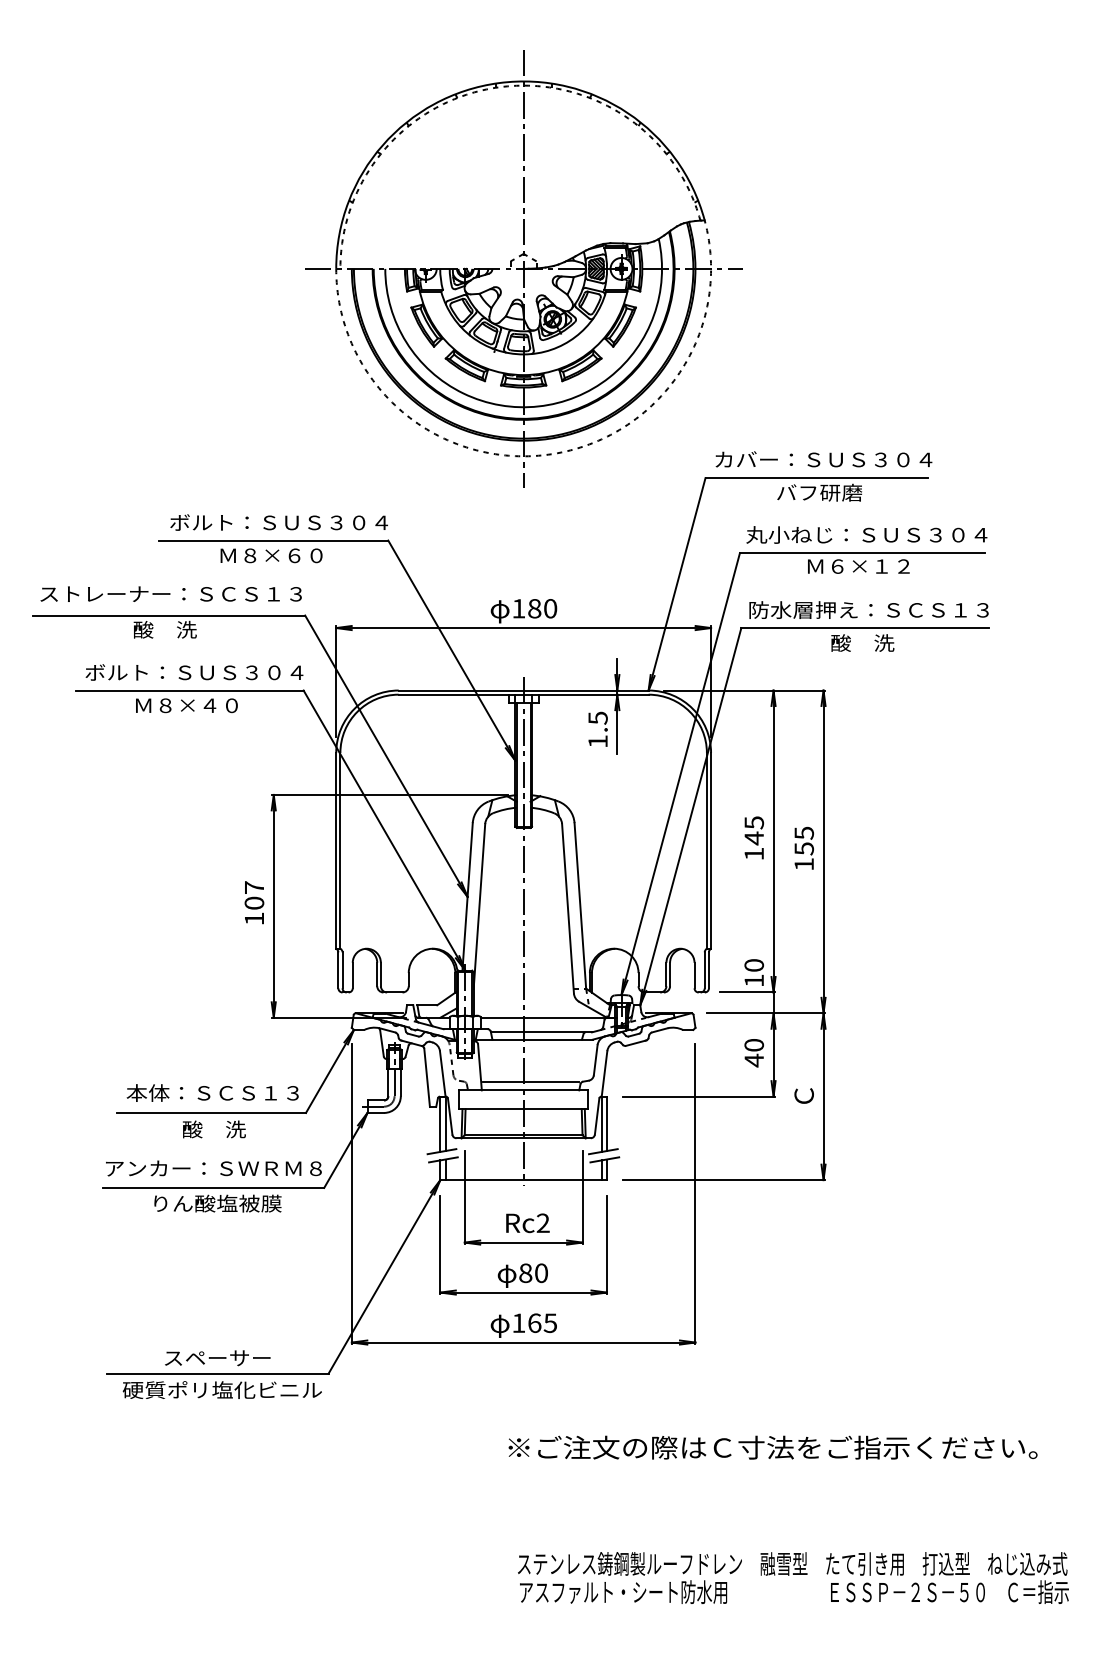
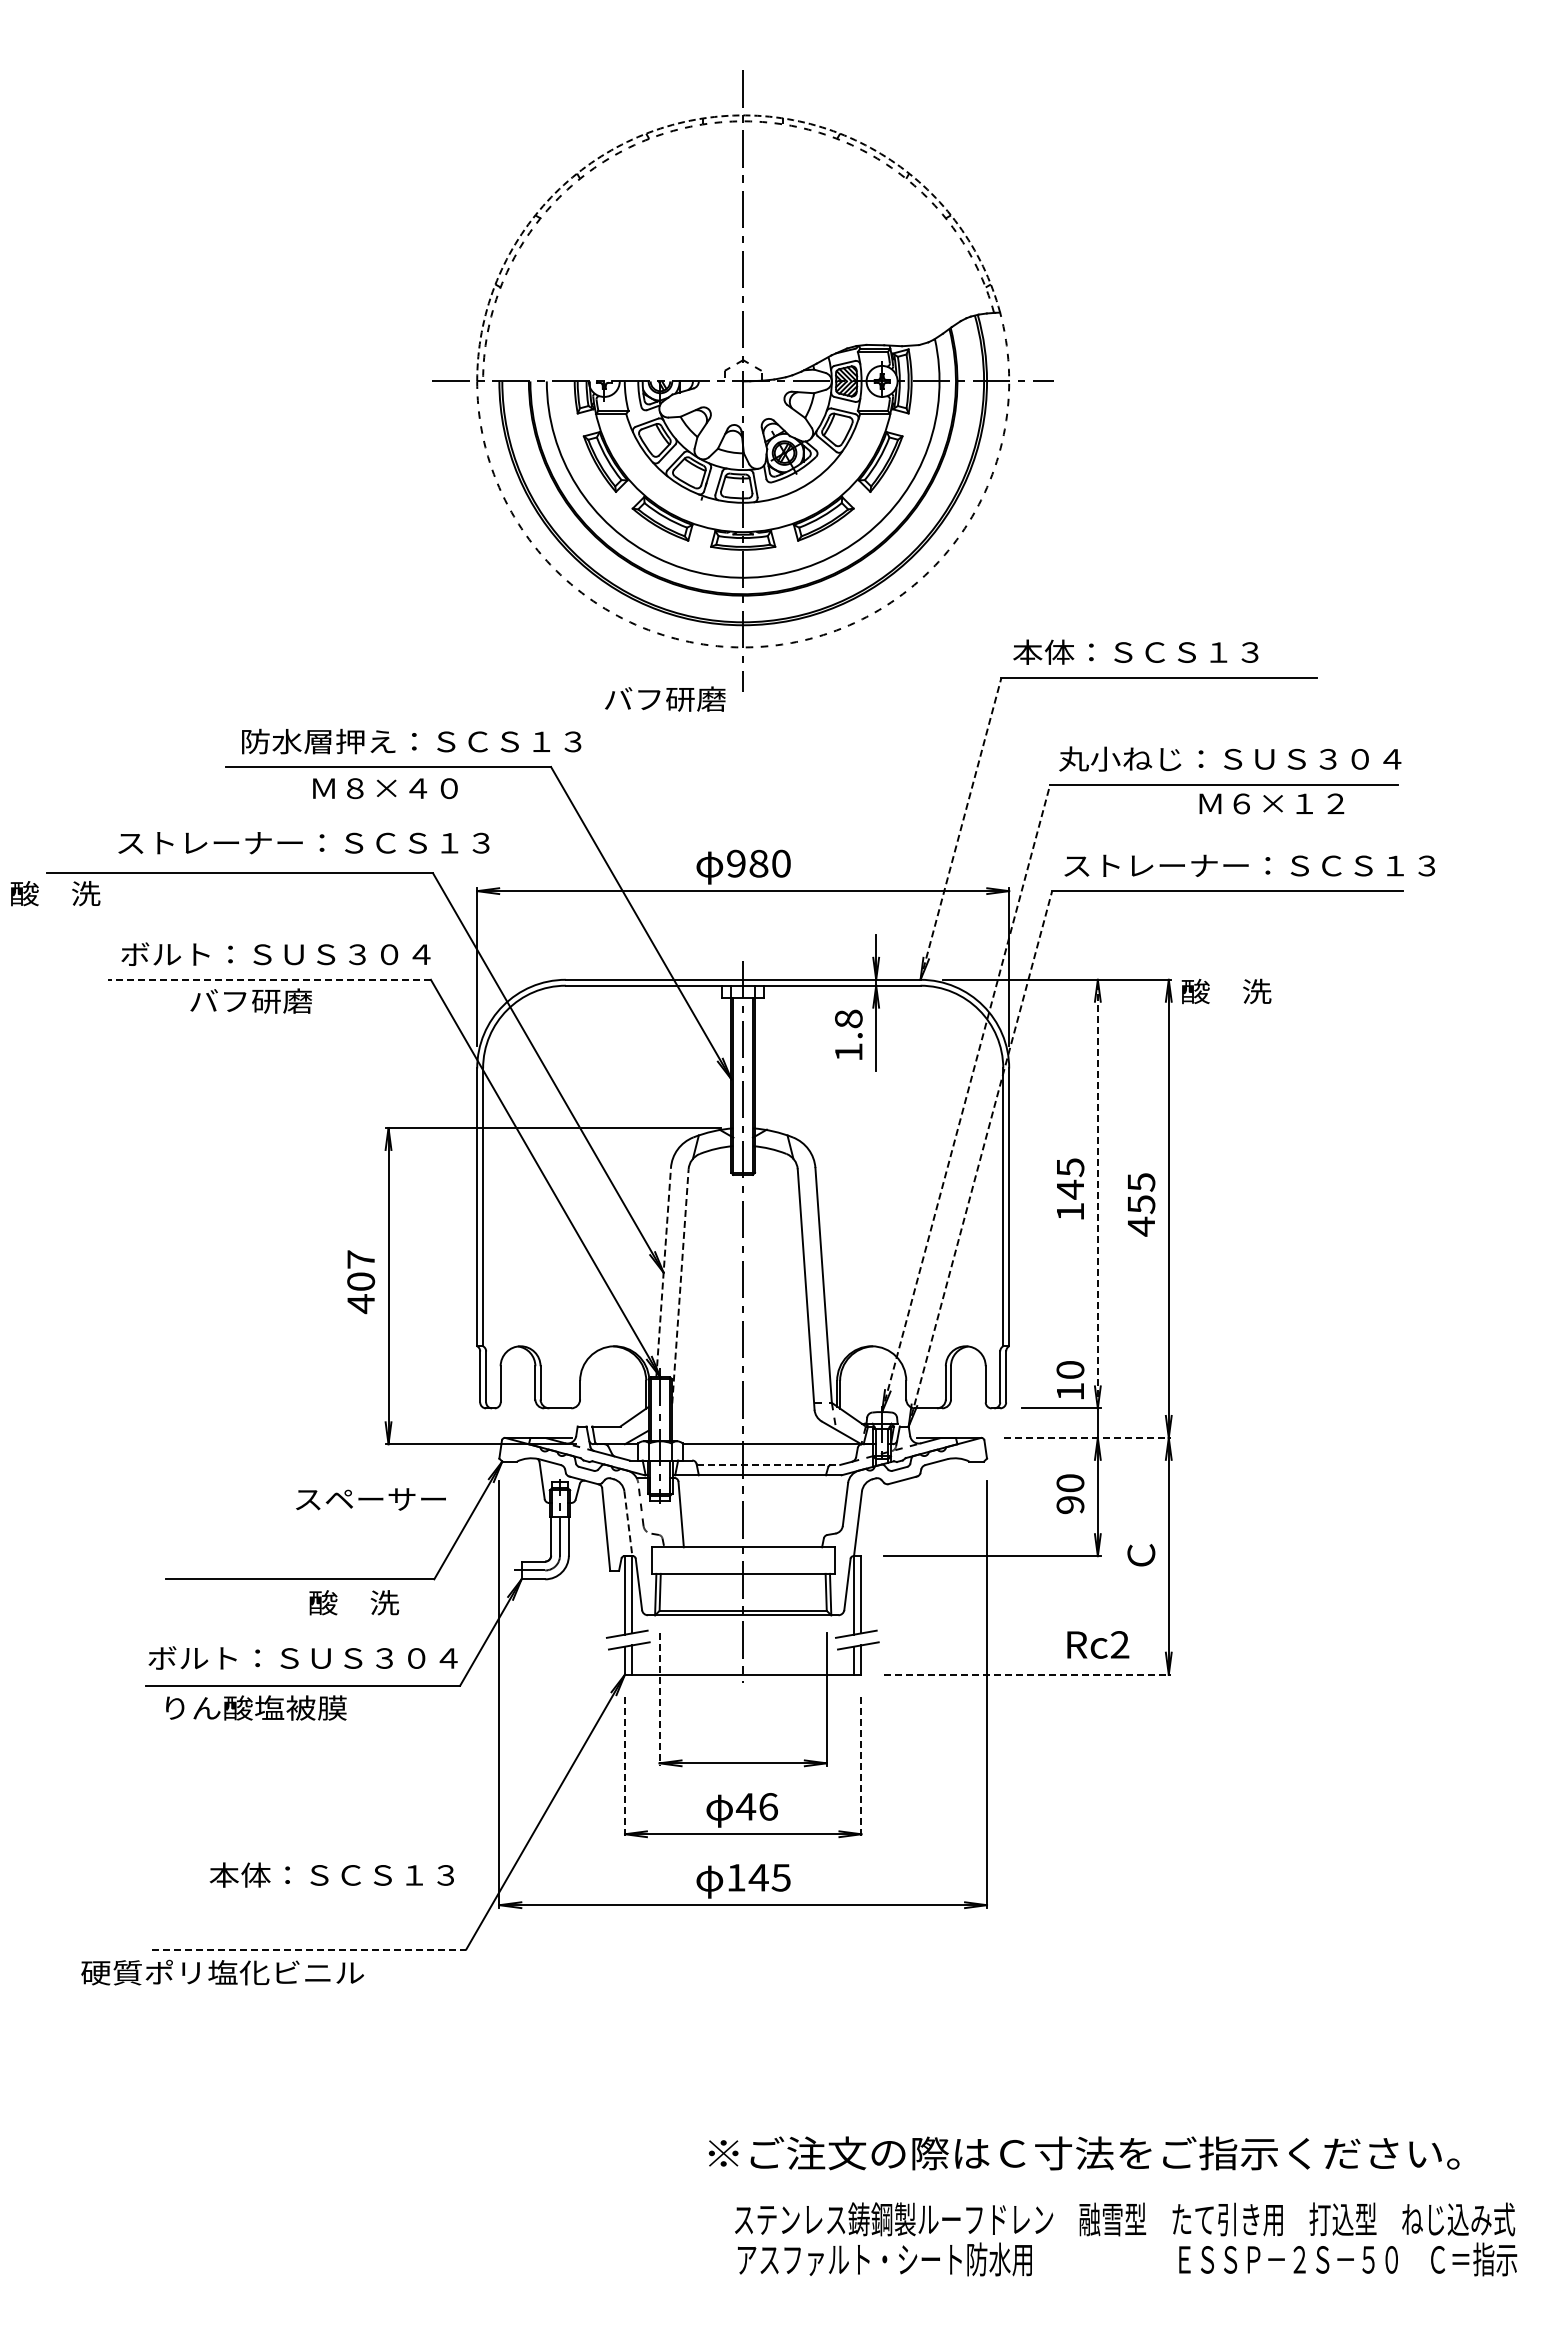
arc: (499, 82) -> (708, 117), solid -> dashed
text: (823, 459) -> (1168, 651), カバー：ＳＵＳ３０４ -> 本体：ＳＣＳ１３
text: (819, 492) -> (665, 698), moved
text: (289, 522) -> (411, 741), ボルト：ＳＵＳ３０４ -> 防水層押え：ＳＣＳ１３
text: (294, 555) -> (418, 788), Ｍ８×６０ -> Ｍ８×４０
text: (858, 566) -> (1271, 803), moved
line: (677, 583) -> (961, 828), solid -> dashed
text: (170, 594) -> (303, 843), moved
text: (518, 608) -> (736, 863), 180 -> 980
text: (880, 609) -> (1249, 865), 防水層押え：ＳＣＳ１３ -> ストレーナー：ＳＣＳ１３
text: (165, 629) -> (55, 893), moved
text: (862, 643) -> (1226, 991), moved
line: (189, 690) -> (269, 979), solid -> dashed
text: (185, 705) -> (263, 1000), Ｍ８×４０ -> バフ研磨
text: (597, 717) -> (848, 1018), 1.5 -> 1.8
line: (680, 774) -> (966, 1098), solid -> dashed
line: (690, 816) -> (980, 1158), solid -> dashed
line: (773, 841) -> (1097, 1193), solid -> dashed
text: (804, 864) -> (1141, 1226), 155 -> 455
line: (467, 896) -> (663, 1272), solid -> dashed
line: (479, 905) -> (680, 1285), solid -> dashed
text: (254, 919) -> (360, 1304), 107 -> 407
line: (766, 1013) -> (1087, 1437), solid -> dashed
line: (541, 1032) -> (768, 1464), solid -> dashed
text: (754, 1060) -> (1070, 1504), 40 -> 90
line: (442, 1074) -> (628, 1524), solid -> dashed
line: (530, 1082) -> (753, 1535), removed
text: (212, 1092) -> (331, 1874), moved
text: (214, 1129) -> (354, 1602), moved
text: (213, 1168) -> (302, 1657), アンカー：ＳＷＲＭ８ -> ボルト：ＳＵＳ３０４
line: (723, 1180) -> (1027, 1674), solid -> dashed
line: (464, 1198) -> (659, 1700), solid -> dashed
text: (218, 1203) -> (256, 1707), moved
text: (528, 1222) -> (1098, 1644), moved
line: (440, 1245) -> (624, 1767), solid -> dashed
line: (607, 1245) -> (861, 1767), solid -> dashed
text: (533, 1273) -> (756, 1806), 80 -> 46
text: (534, 1323) -> (758, 1877), 165 -> 145
text: (217, 1358) -> (370, 1499), moved
line: (218, 1373) -> (309, 1949), solid -> dashed
text: (222, 1389) -> (222, 1972), moved
text: (772, 1447) -> (1083, 2153), moved

